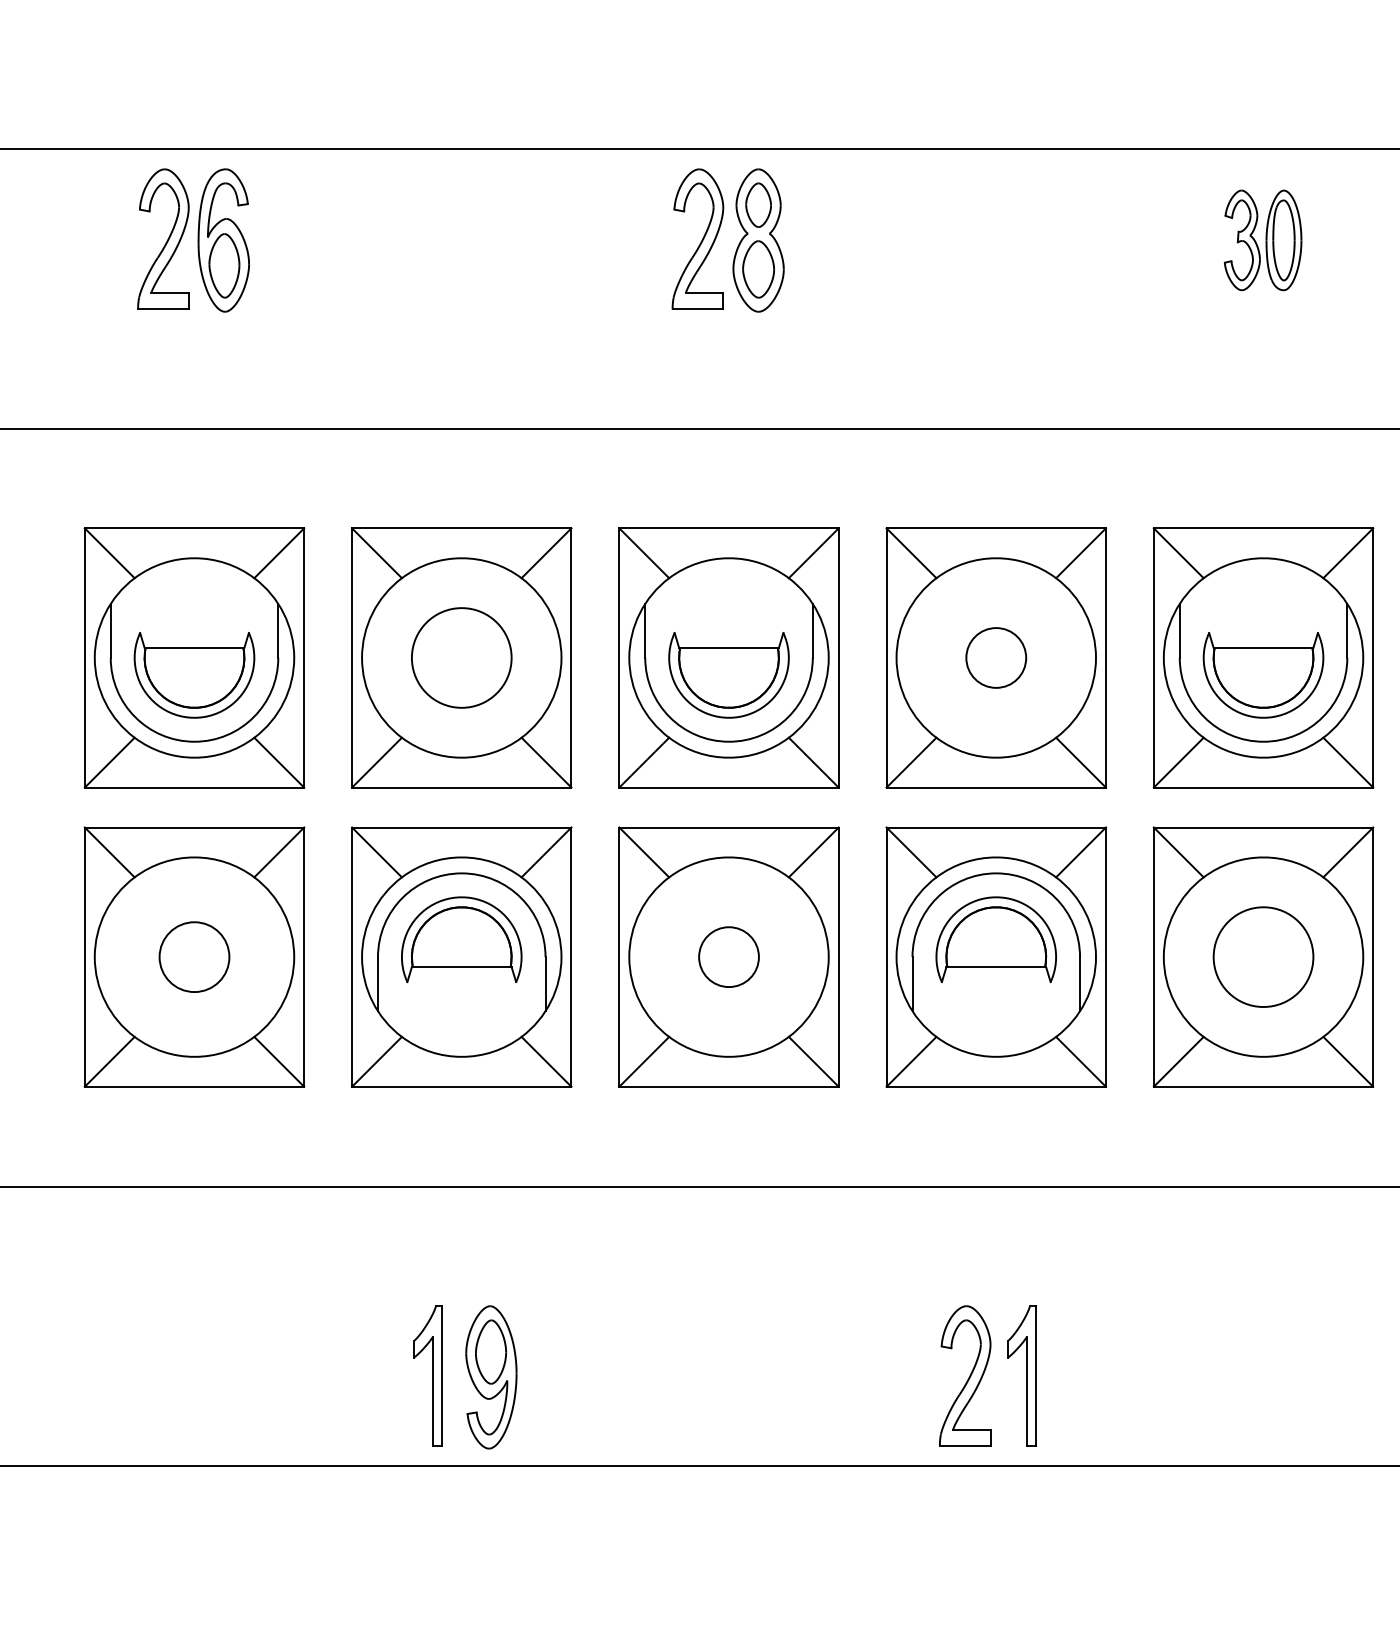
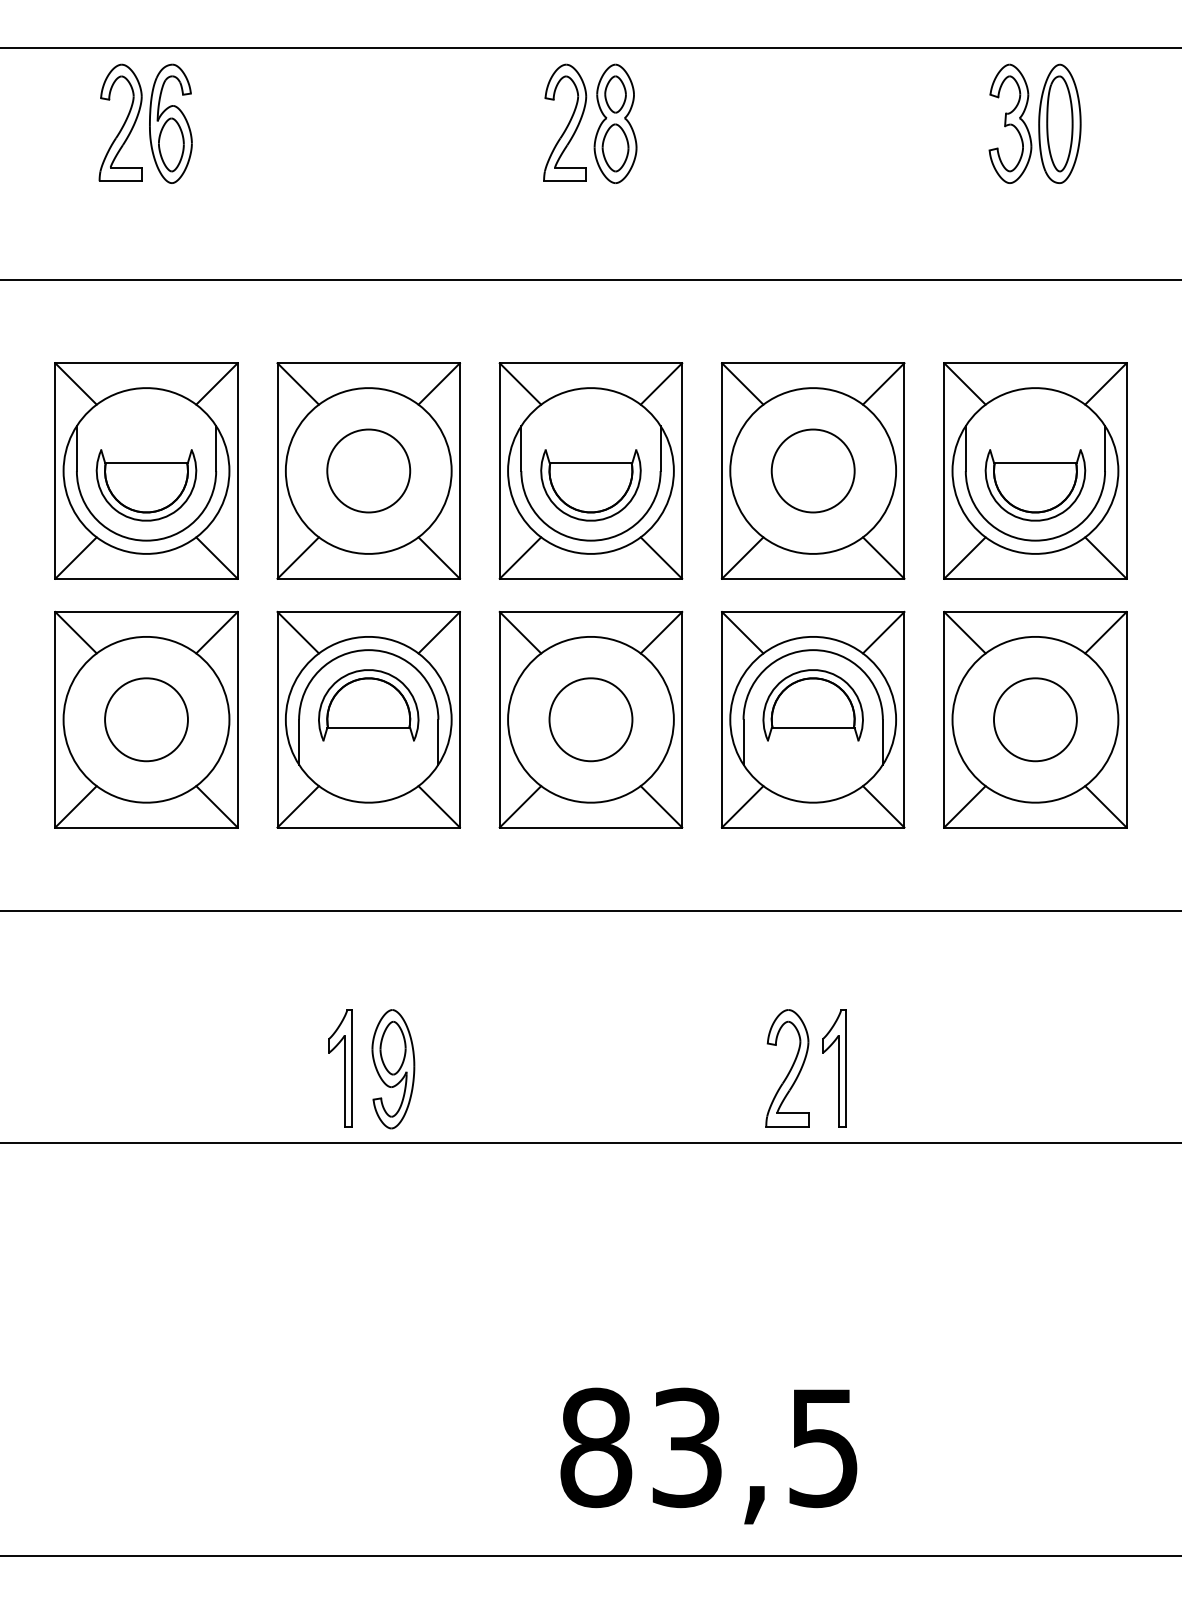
part: (1262, 240) -> (1034, 123), size x1.43
circle: (995, 657) -> (812, 470), size x1.67
circle: (194, 956) -> (146, 719), size x1.43
circle: (728, 956) -> (590, 719), size x1.67

